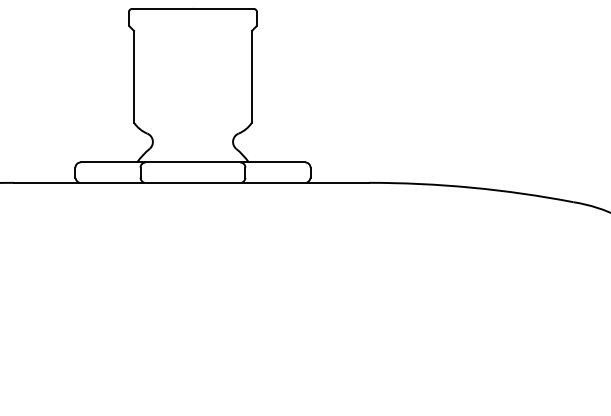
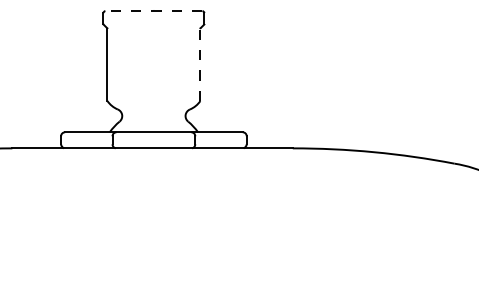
line: (192, 9) -> (153, 11), solid -> dashed
line: (251, 77) -> (200, 65), solid -> dashed

